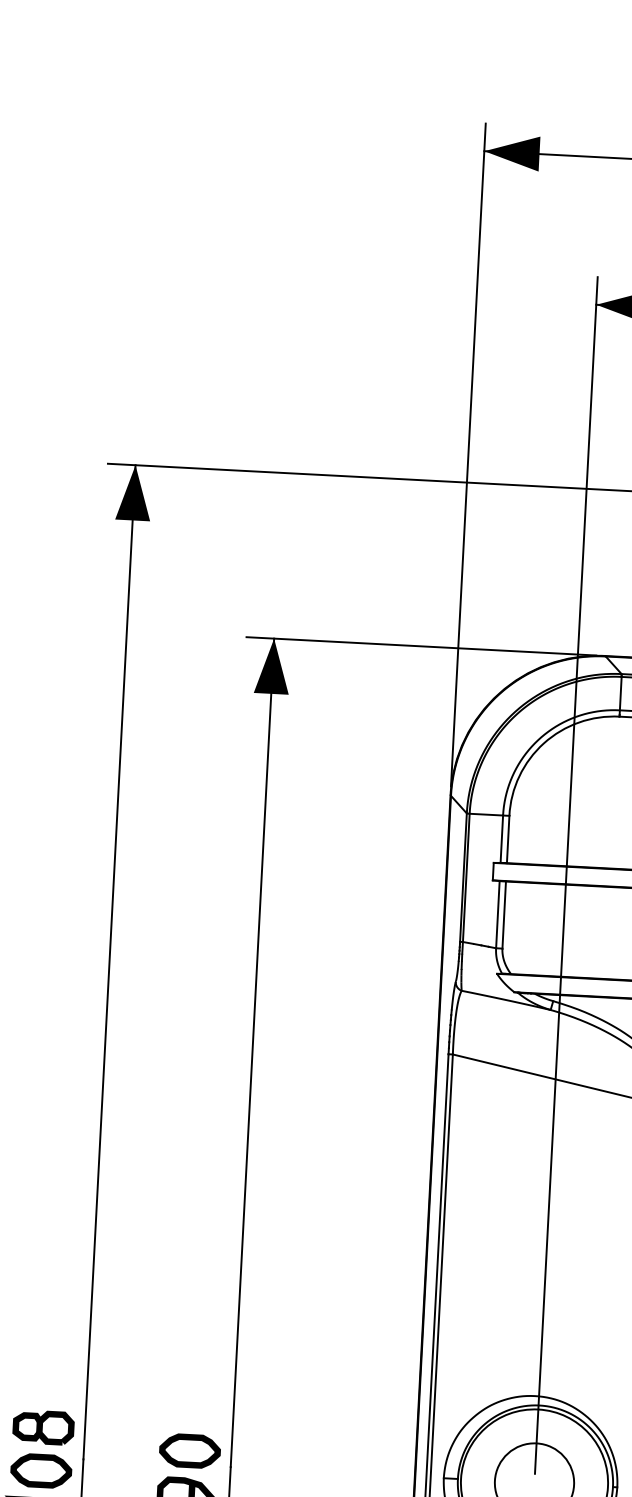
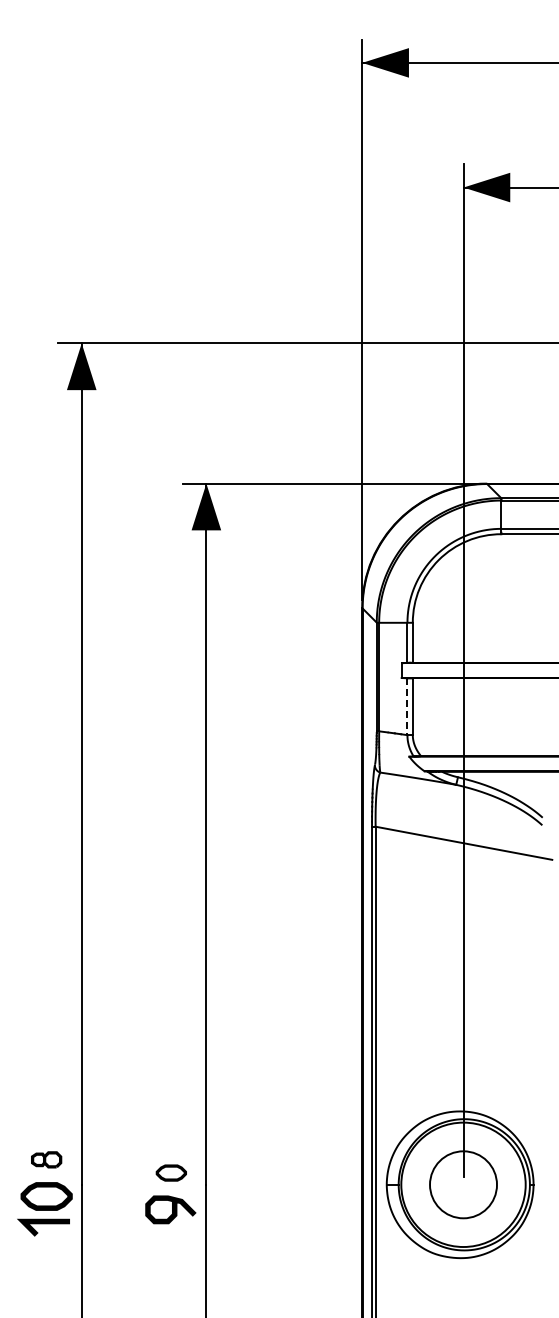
line: (497, 915) -> (407, 707), solid -> dashed
part: (43, 1427) -> (46, 1159), size x0.6
part: (190, 1450) -> (171, 1172), size x0.6

